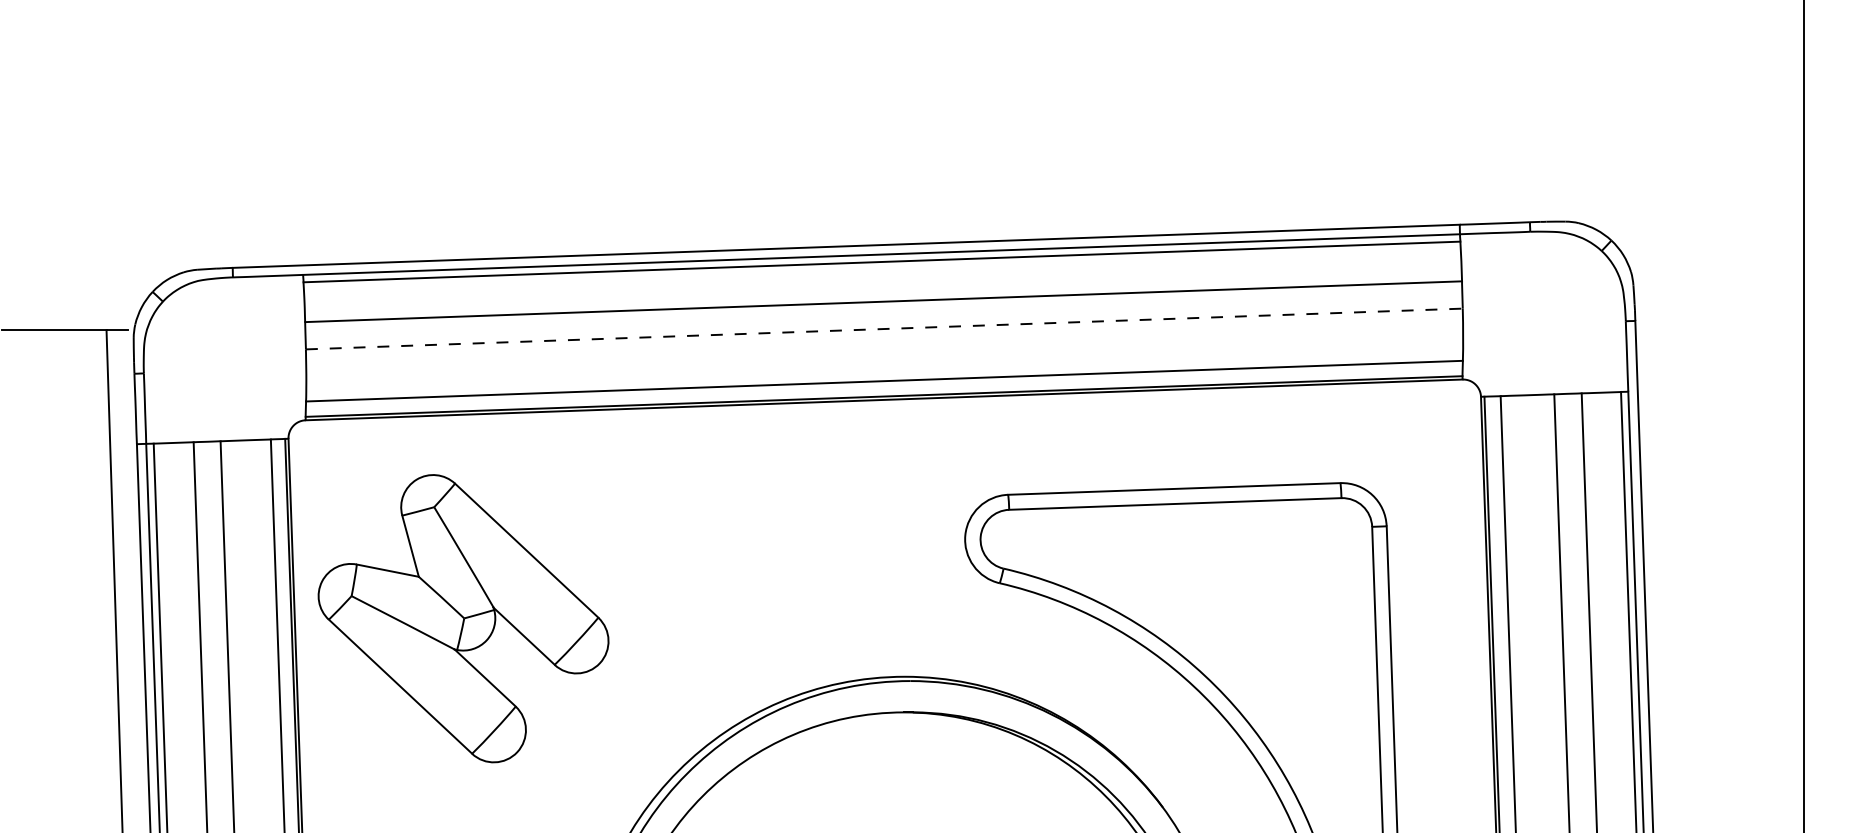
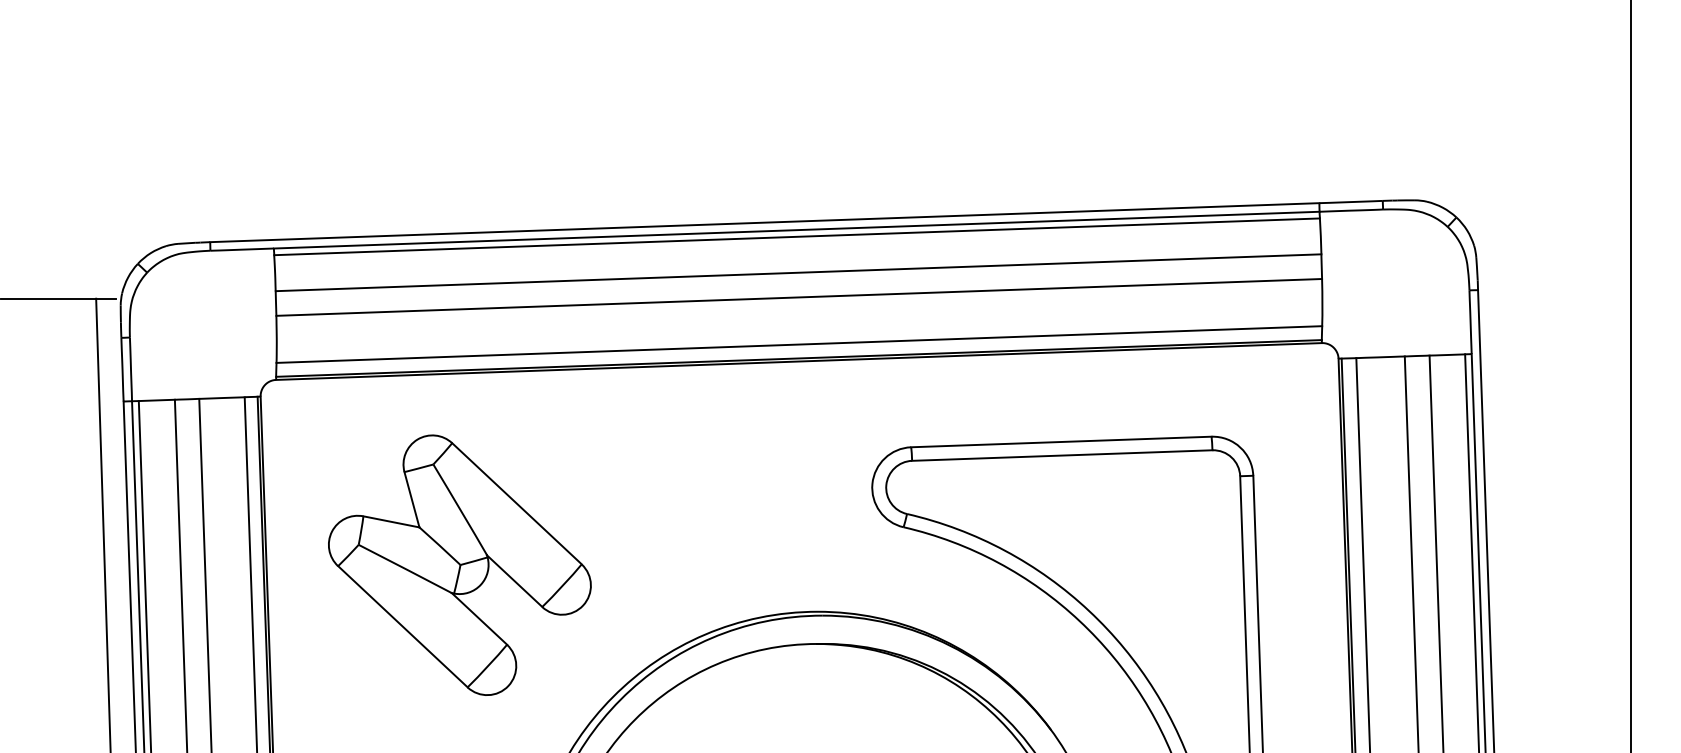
line: (884, 329) -> (799, 297), dashed -> solid
part: (463, 617) -> (459, 564), moved

